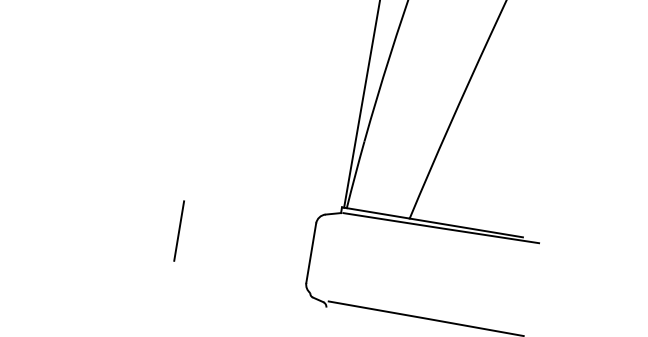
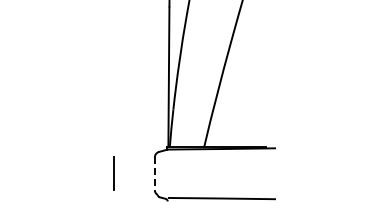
line: (177, 230) -> (113, 173), moved
line: (310, 254) -> (154, 174), solid -> dashed

